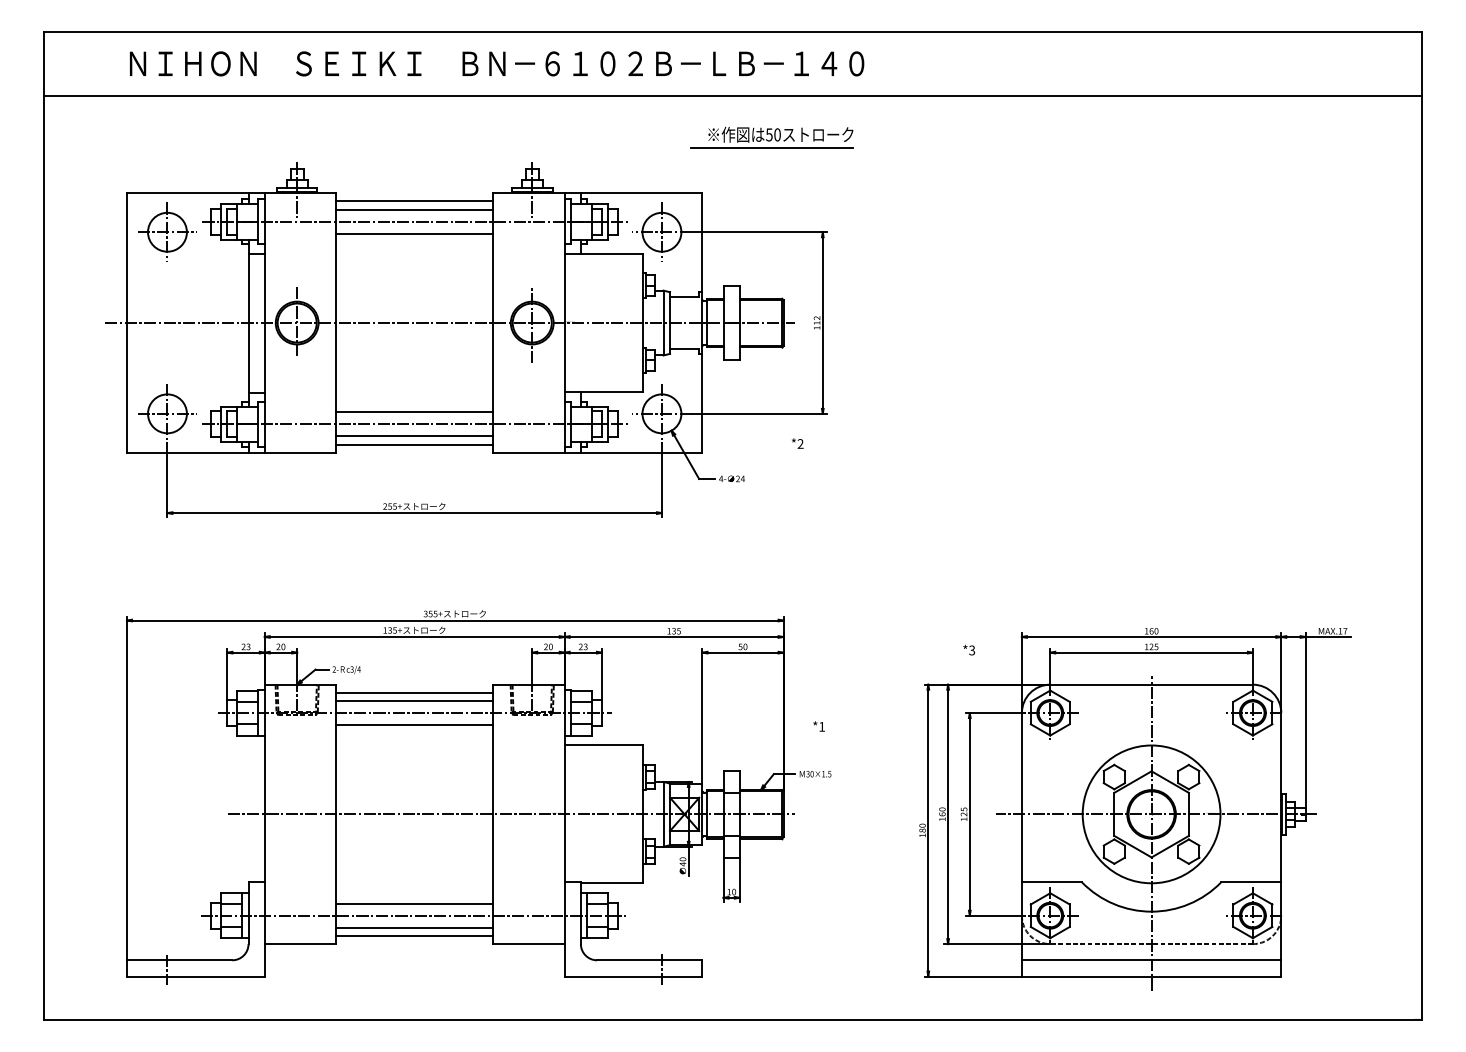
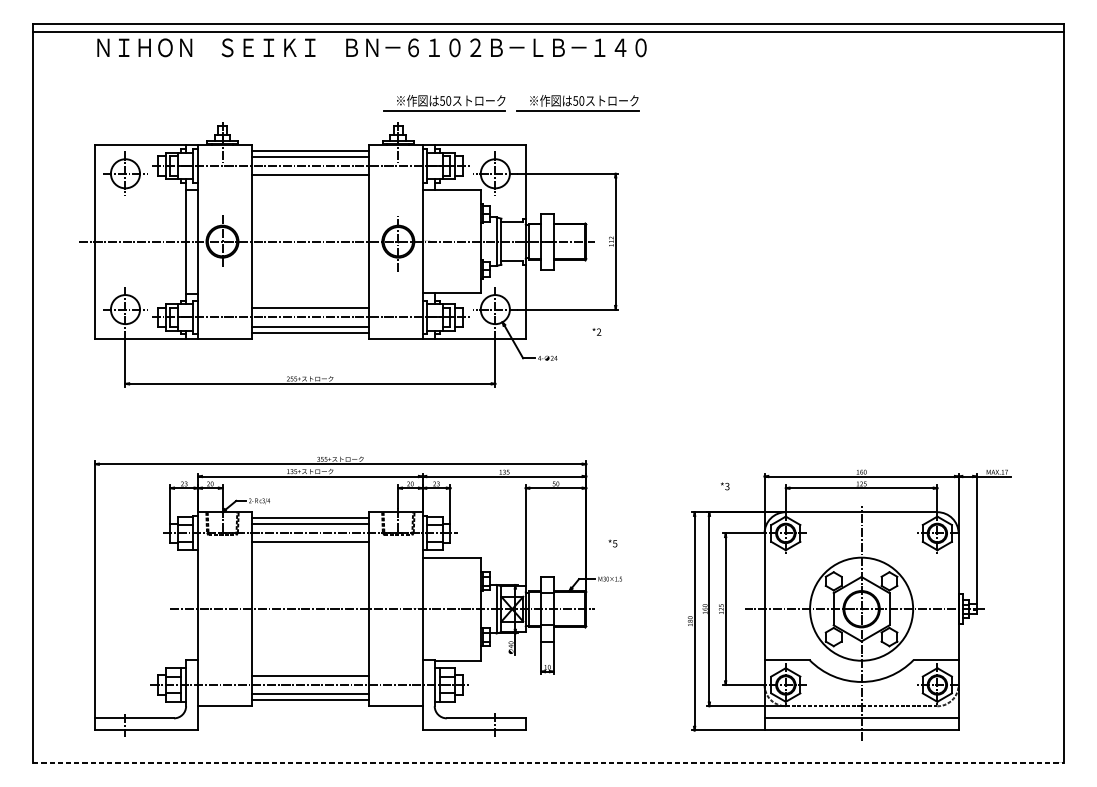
line: (732, 96) -> (548, 31), moved
part: (593, 137) -> (444, 102), added
text: (822, 726) -> (615, 543), *1 -> *5
line: (733, 1020) -> (548, 763), solid -> dashed

